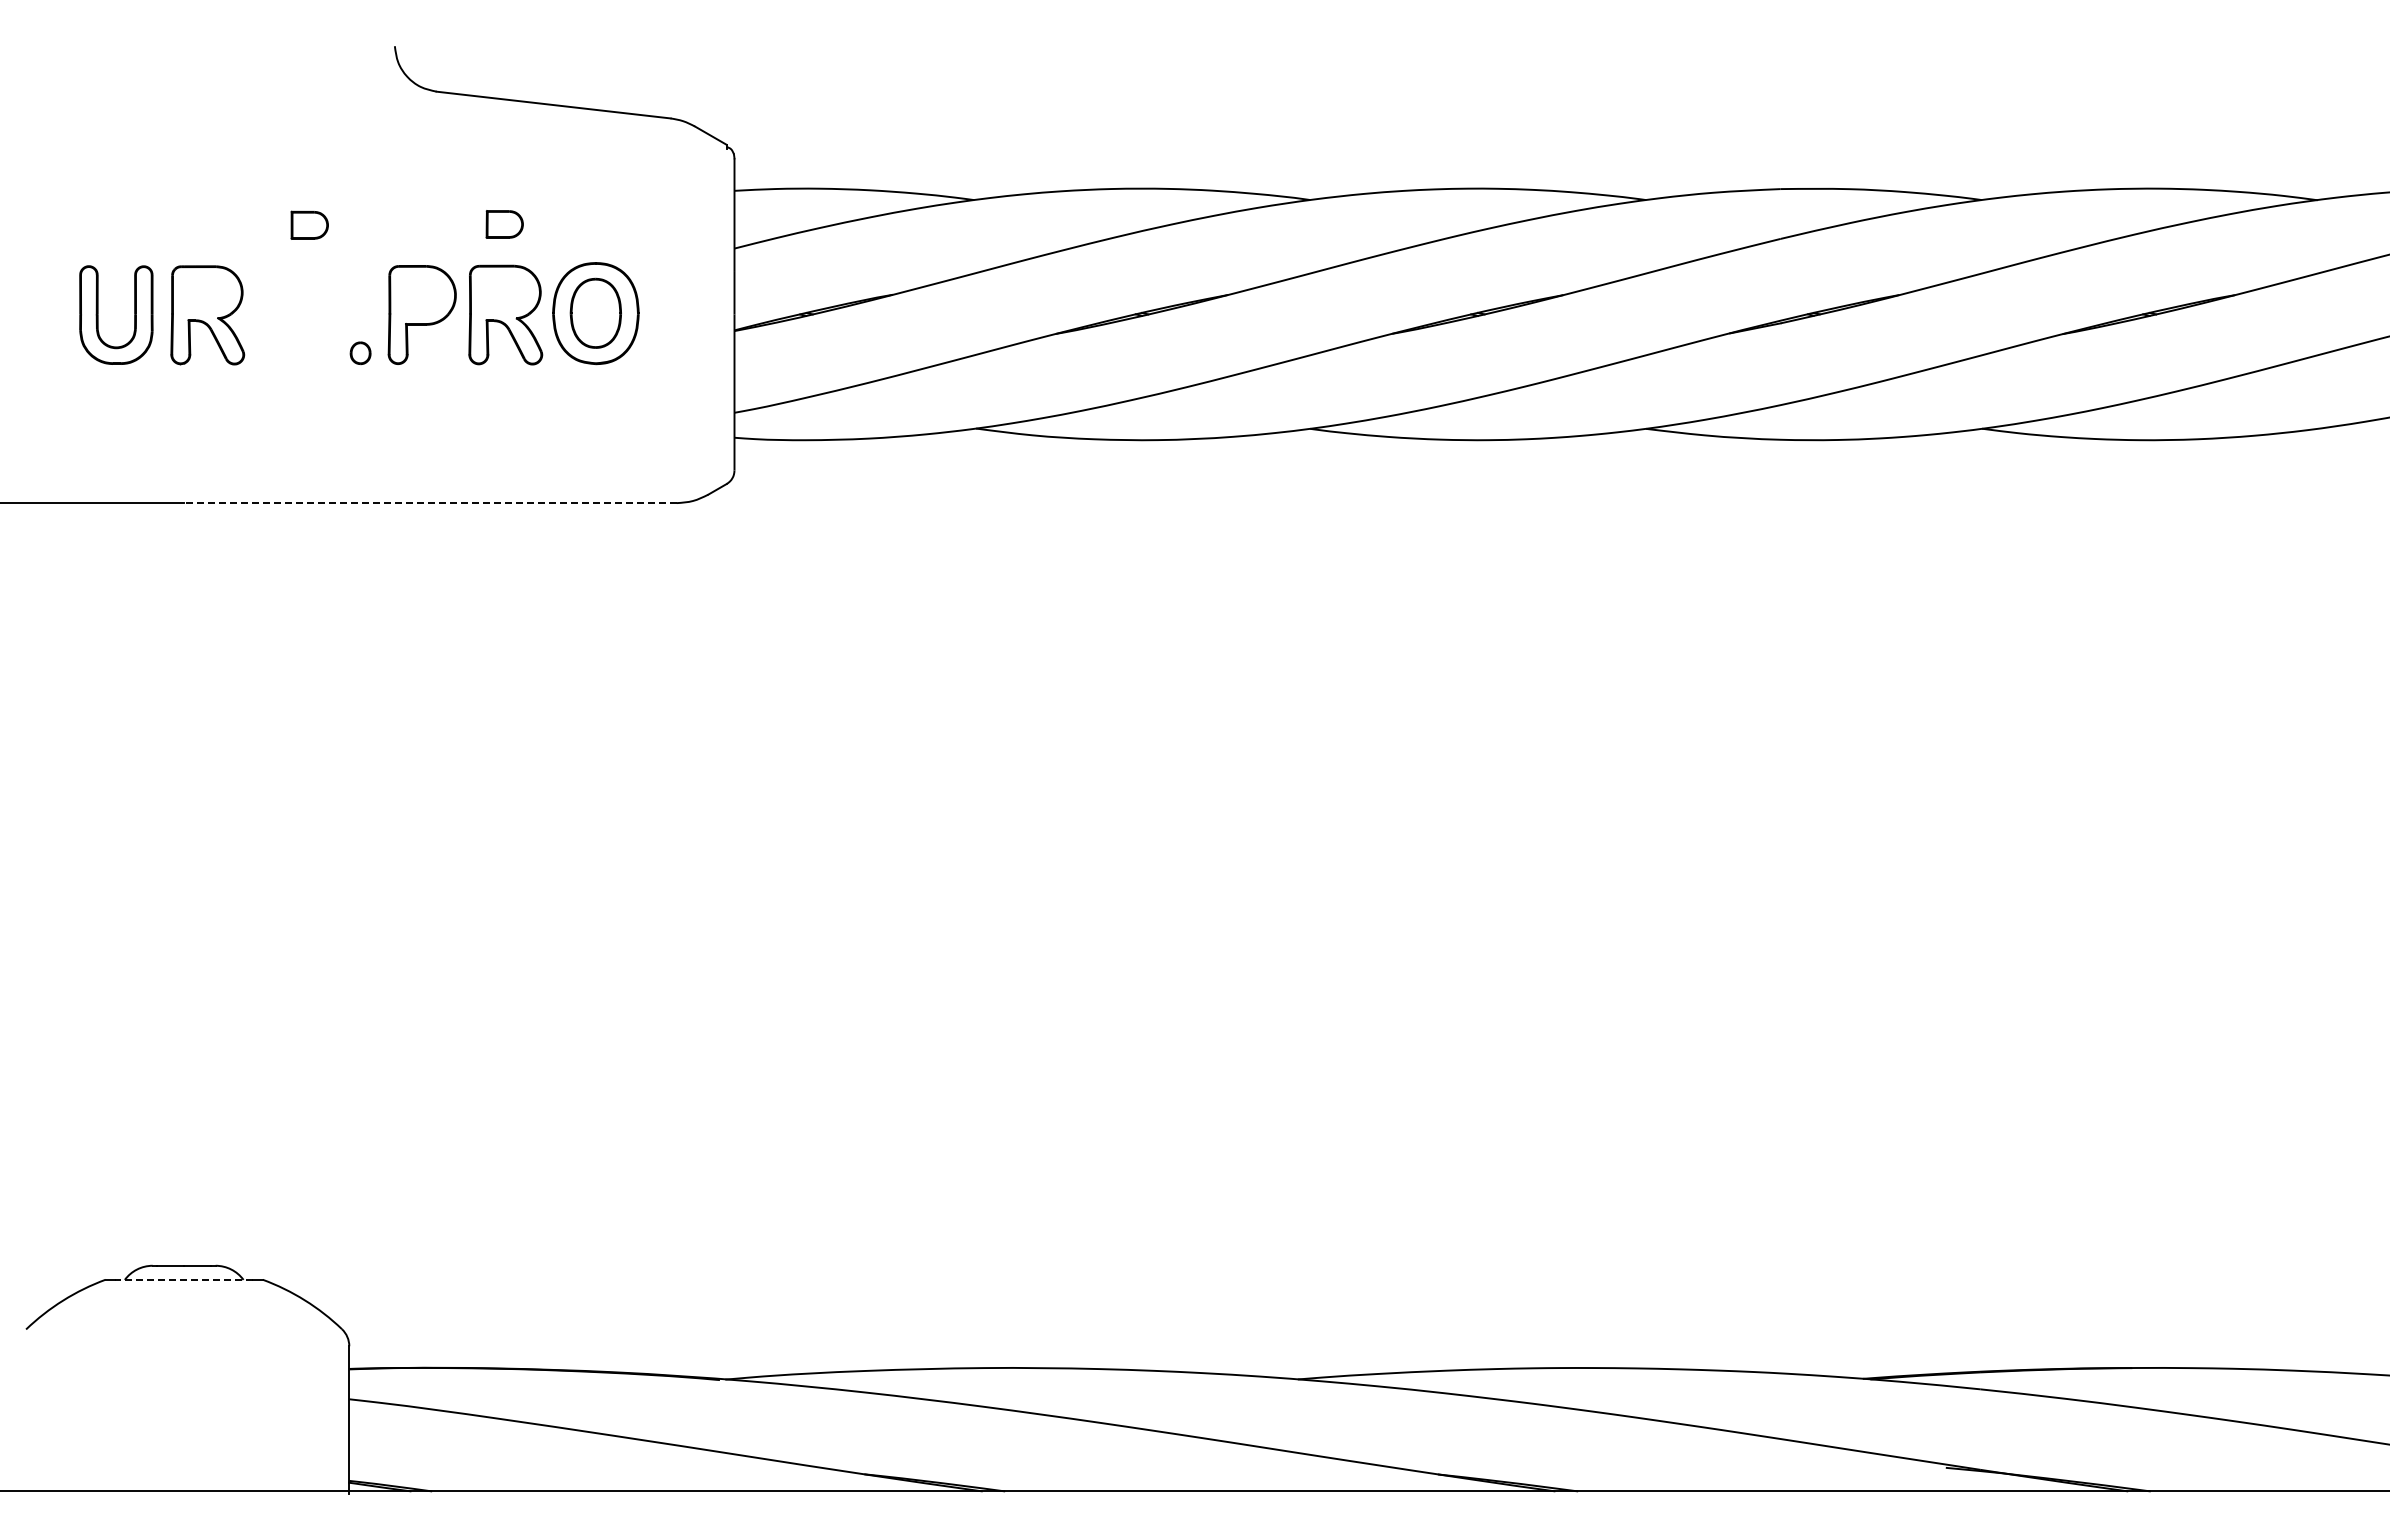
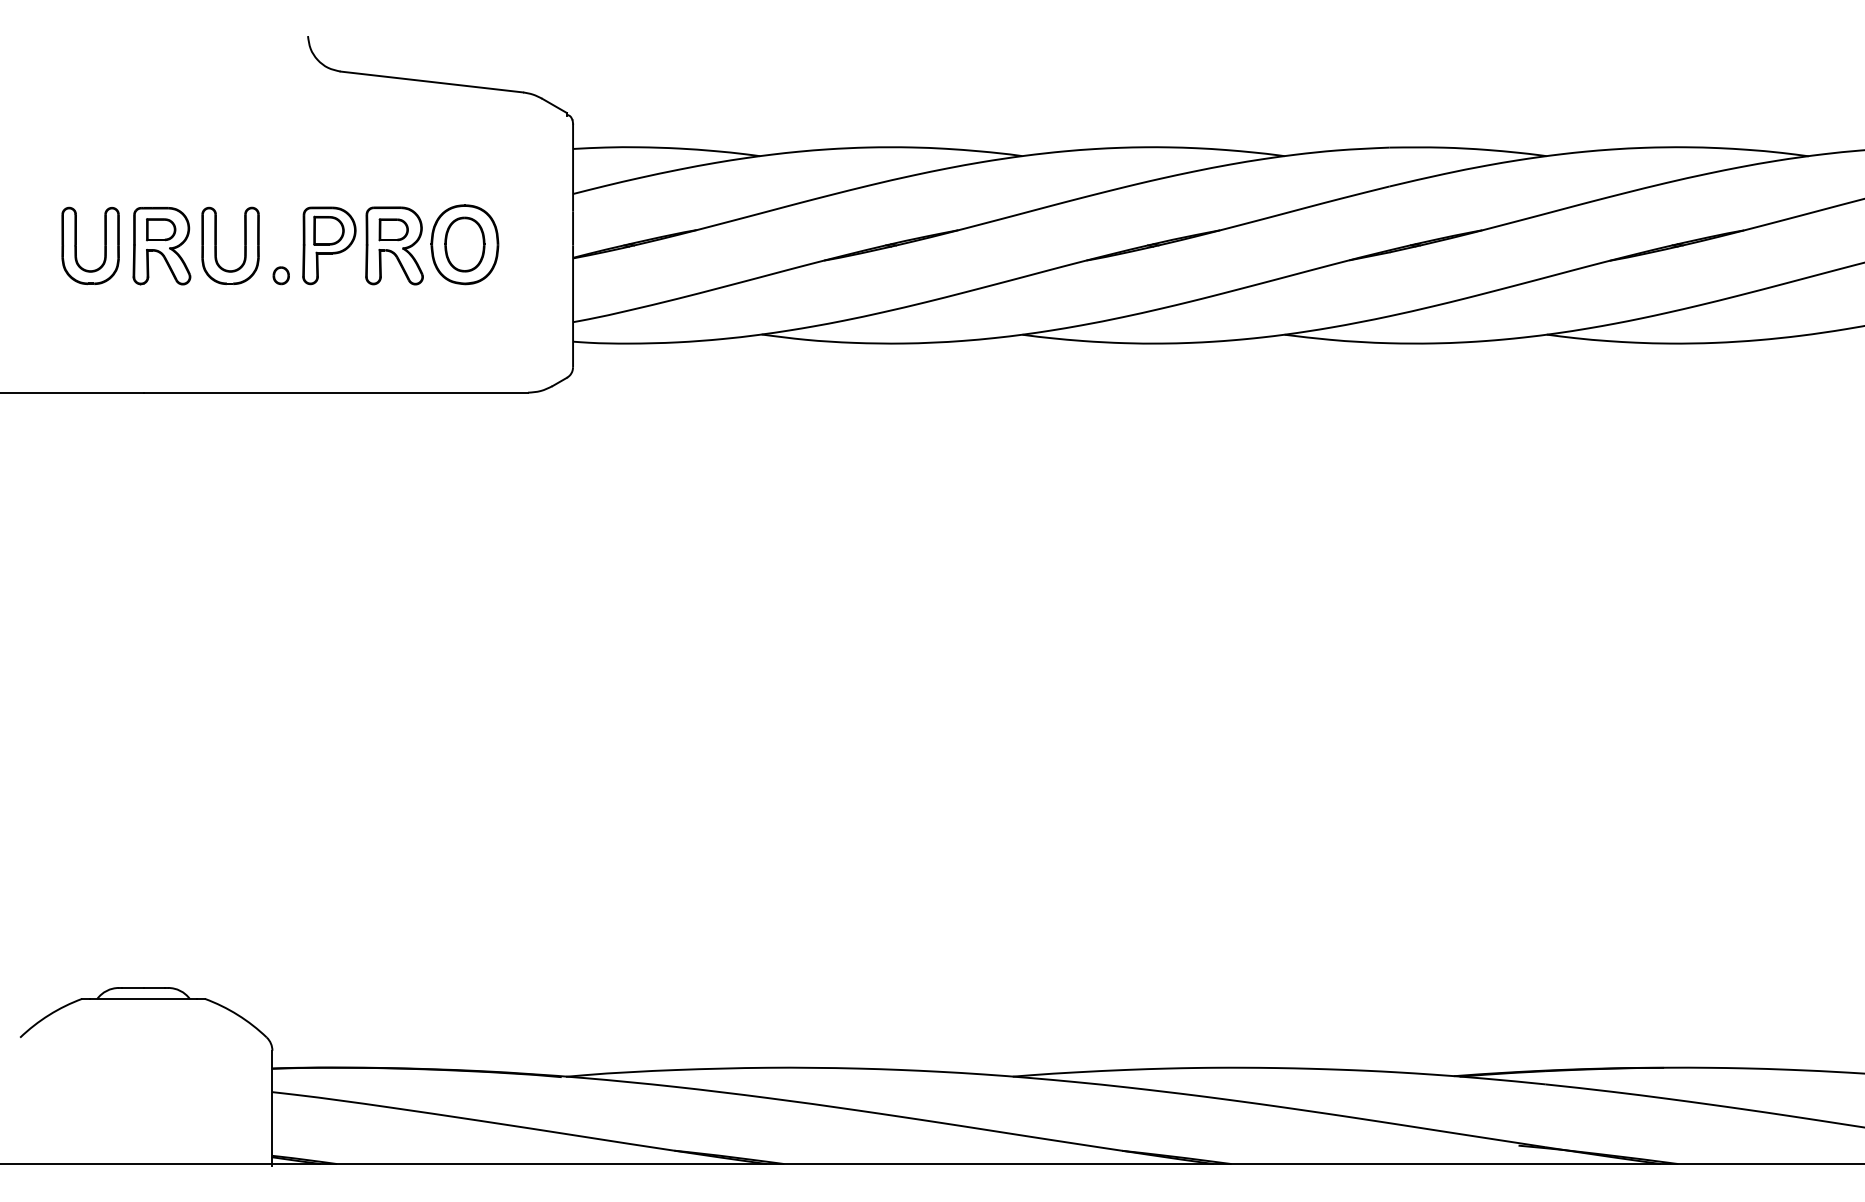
part: (309, 224) -> (160, 229), moved
part: (504, 224) -> (393, 229), moved
part: (421, 295) -> (328, 230), added
part: (277, 314) -> (216, 245), added
line: (429, 503) -> (335, 392), dashed -> solid
line: (184, 1279) -> (143, 998), dashed -> solid

